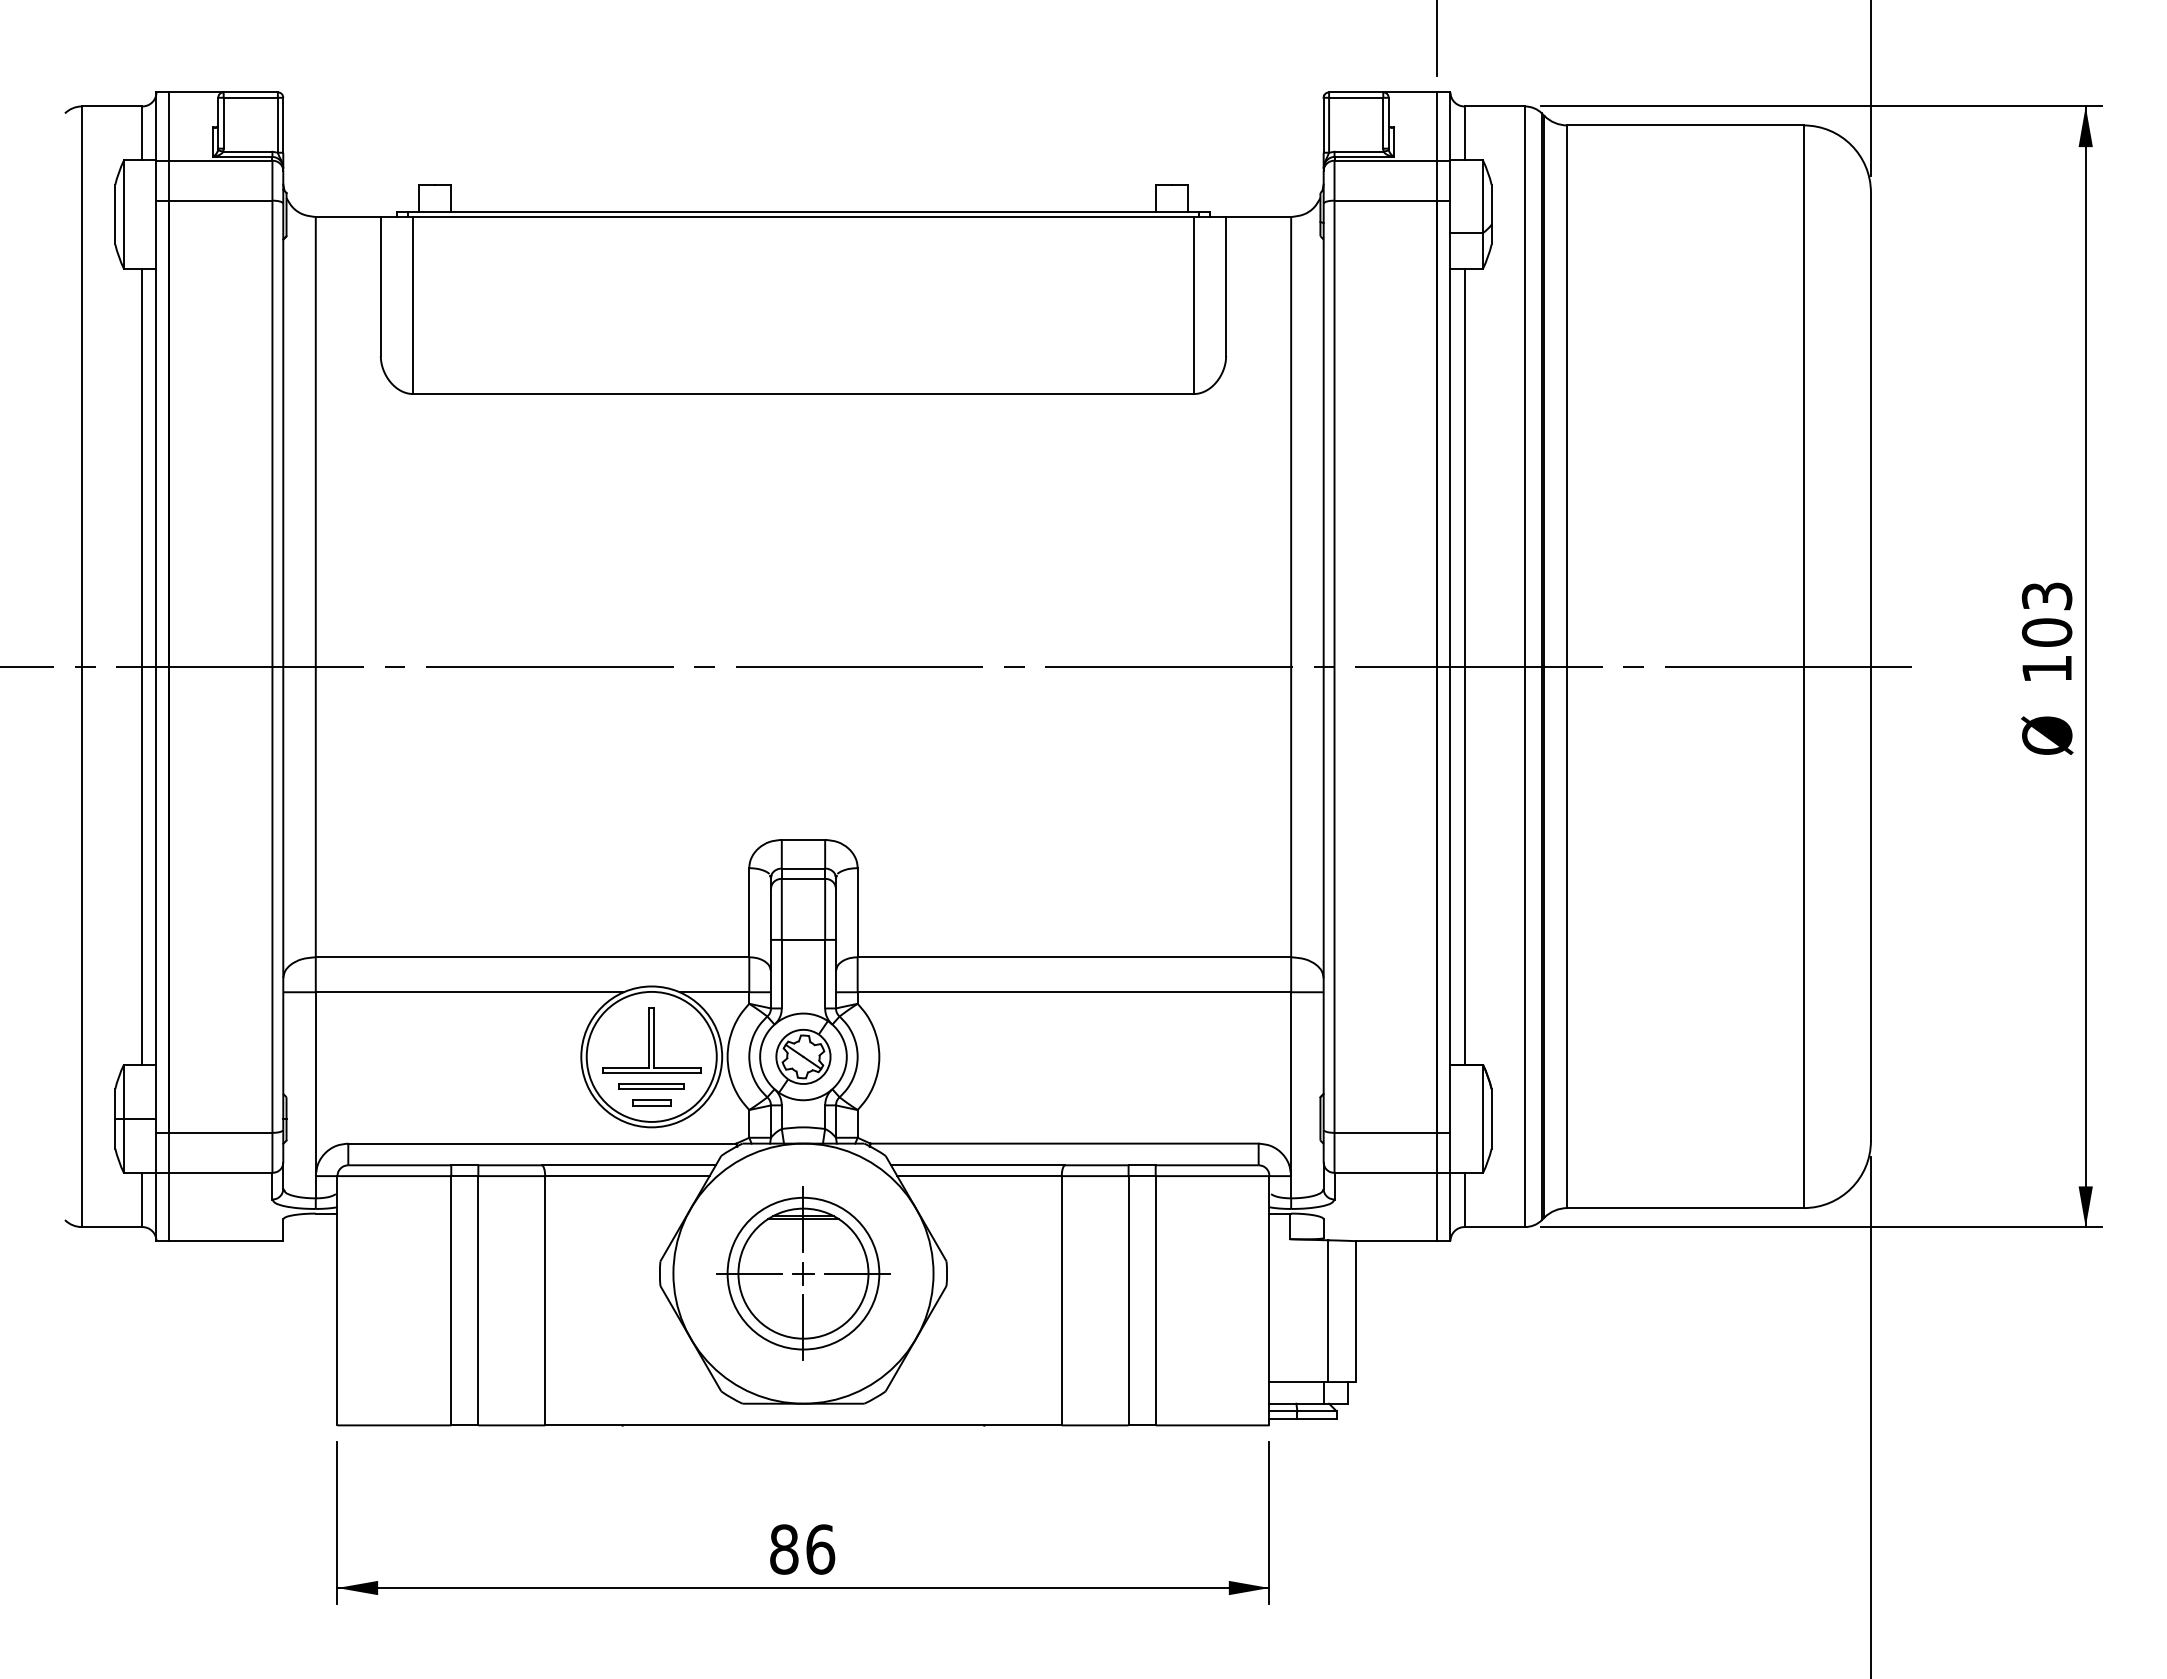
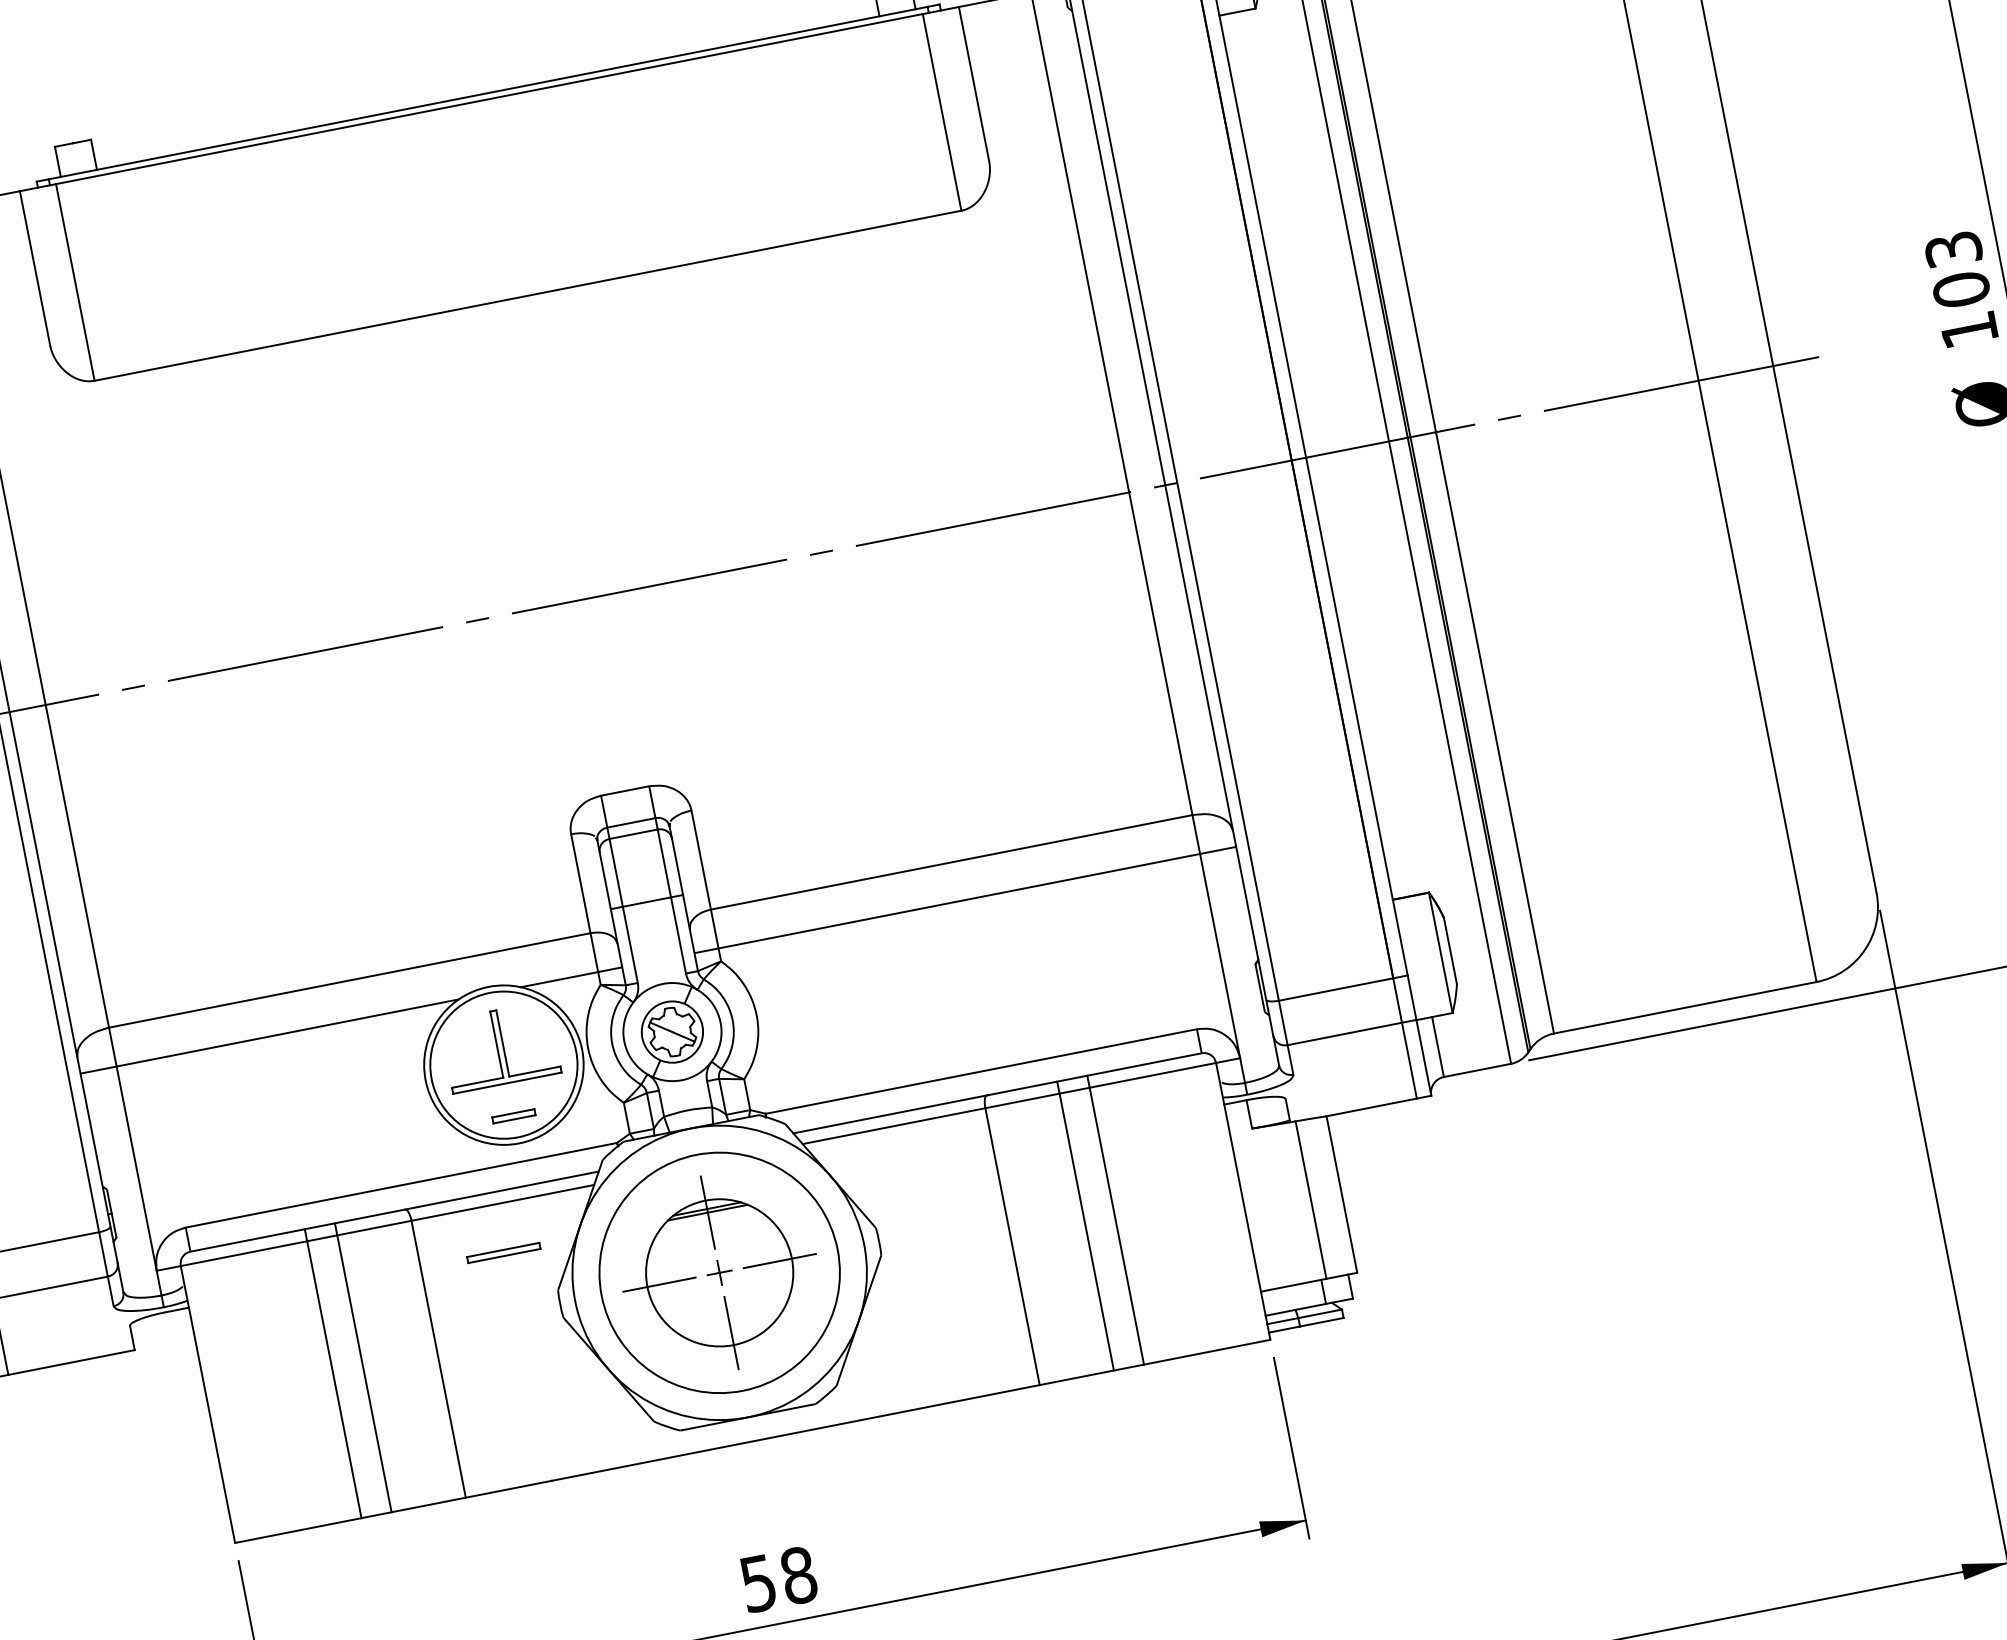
line: (1464, 666) -> (1321, 454), removed
part: (651, 1086) -> (503, 1252), moved
circle: (803, 1273) -> (719, 1272), size x1.4
text: (802, 1549) -> (778, 1579), 86 -> 58

